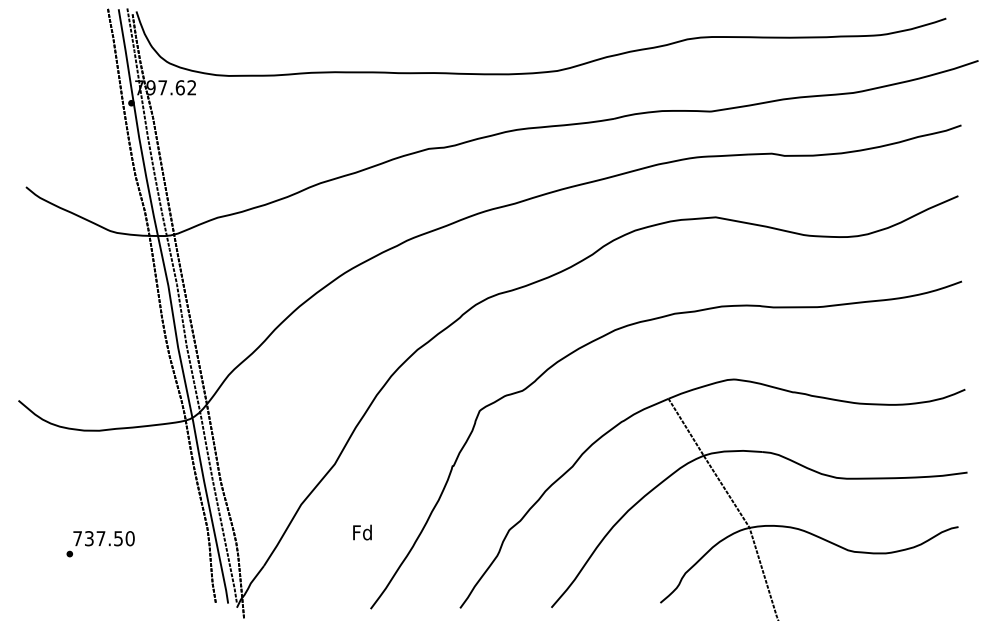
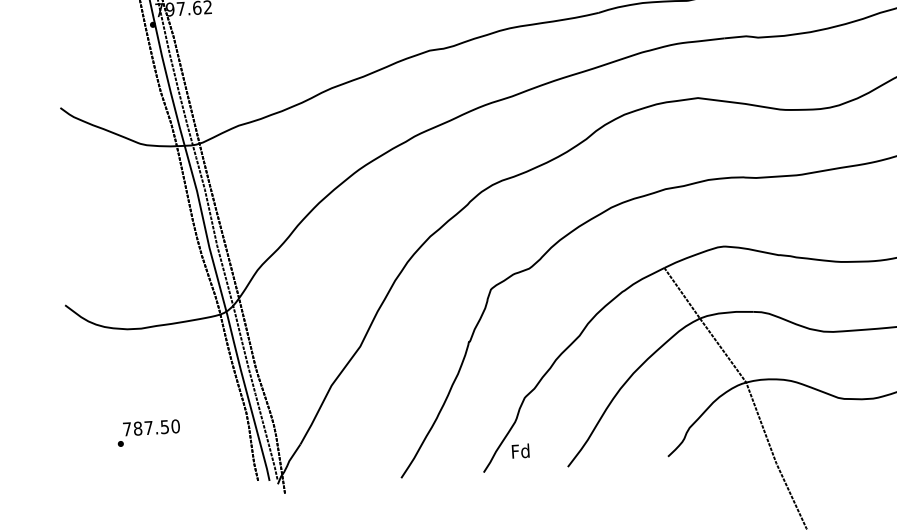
text: (362, 532) -> (520, 451), moved
text: (88, 538) -> (137, 428), 737.50 -> 787.50

